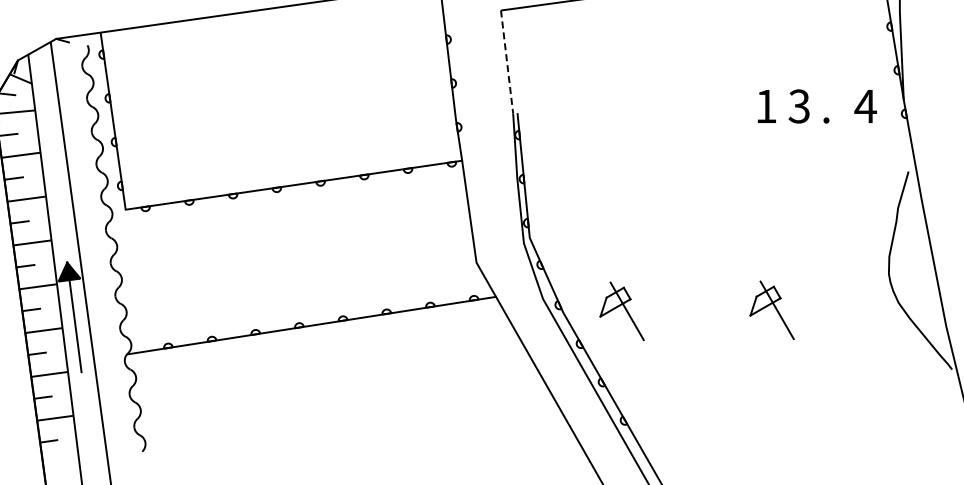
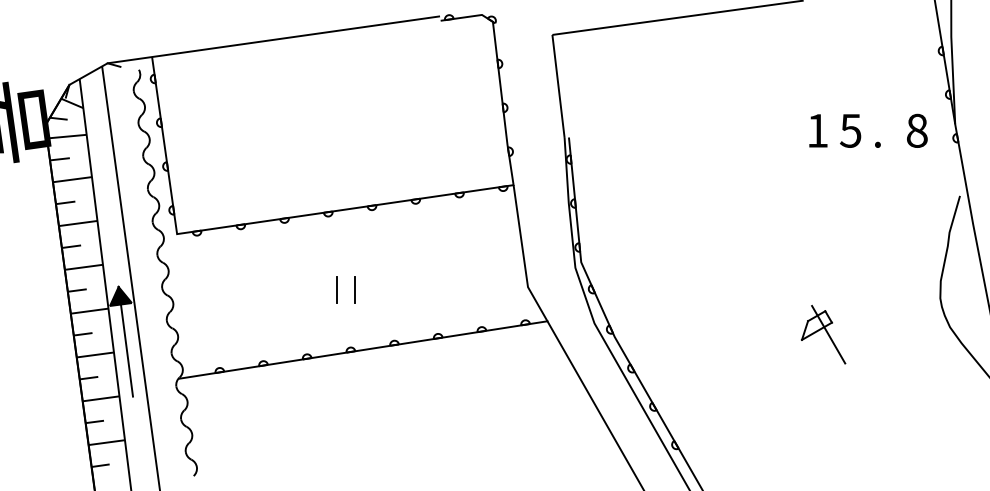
line: (507, 62) -> (558, 86), dashed -> solid
text: (799, 106) -> (850, 130), 3 -> 5
text: (865, 106) -> (916, 130), 4 -> 8
line: (286, 265) -> (337, 289), added
line: (304, 265) -> (355, 289), added
part: (622, 311) -> (673, 335), removed

